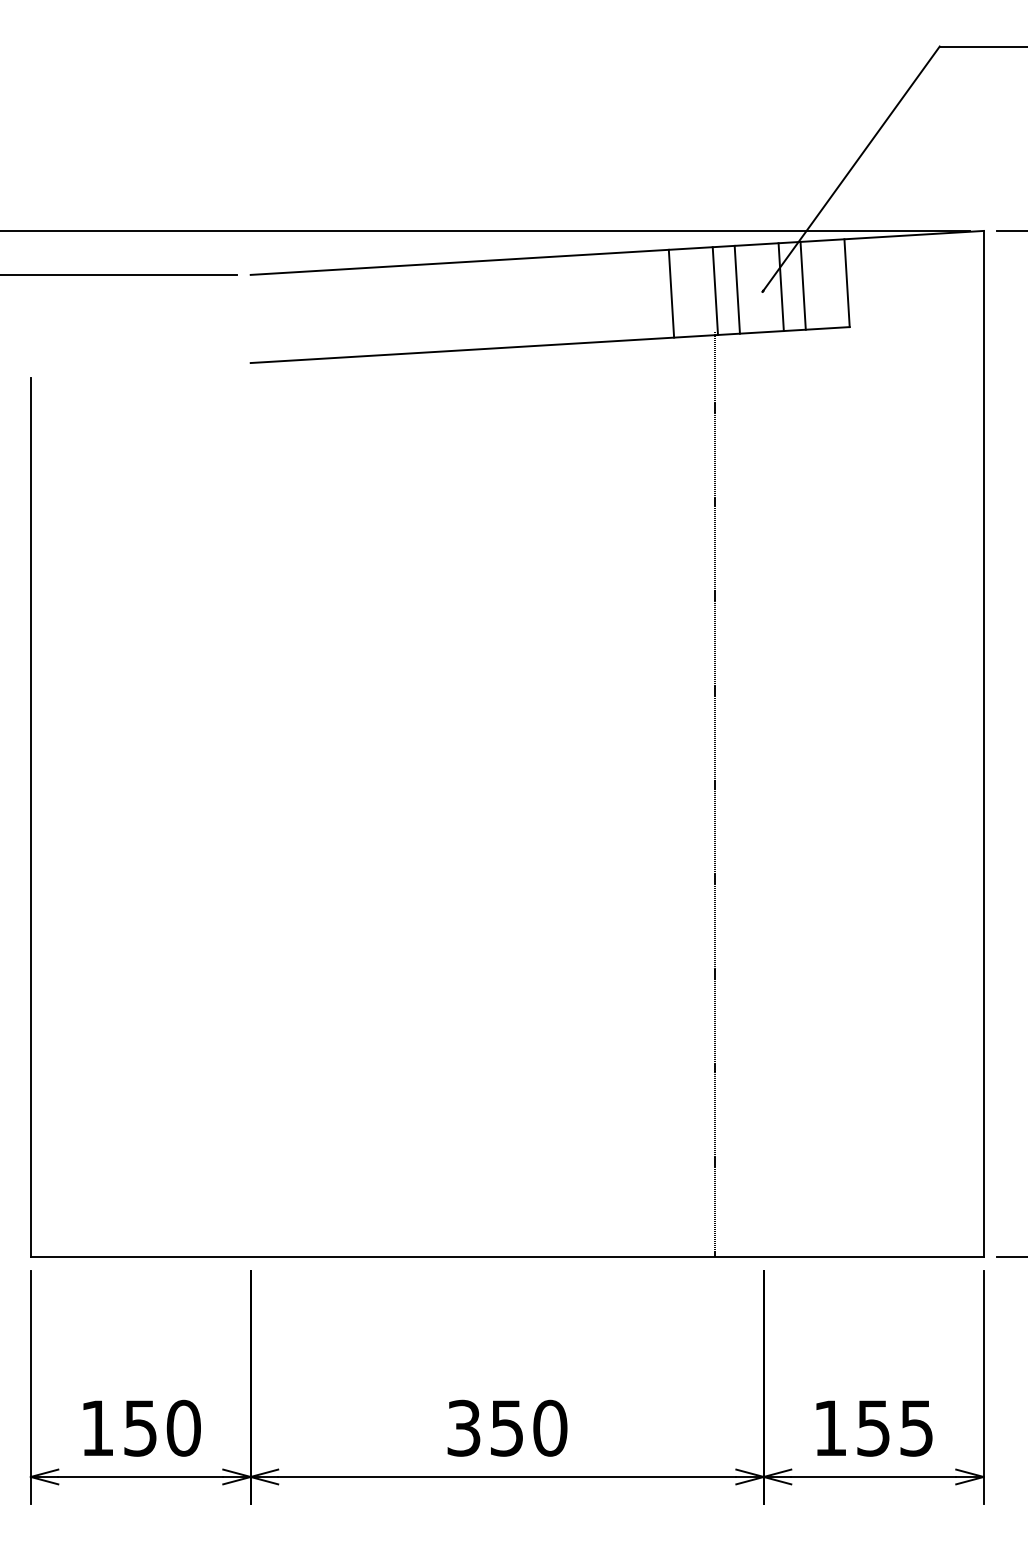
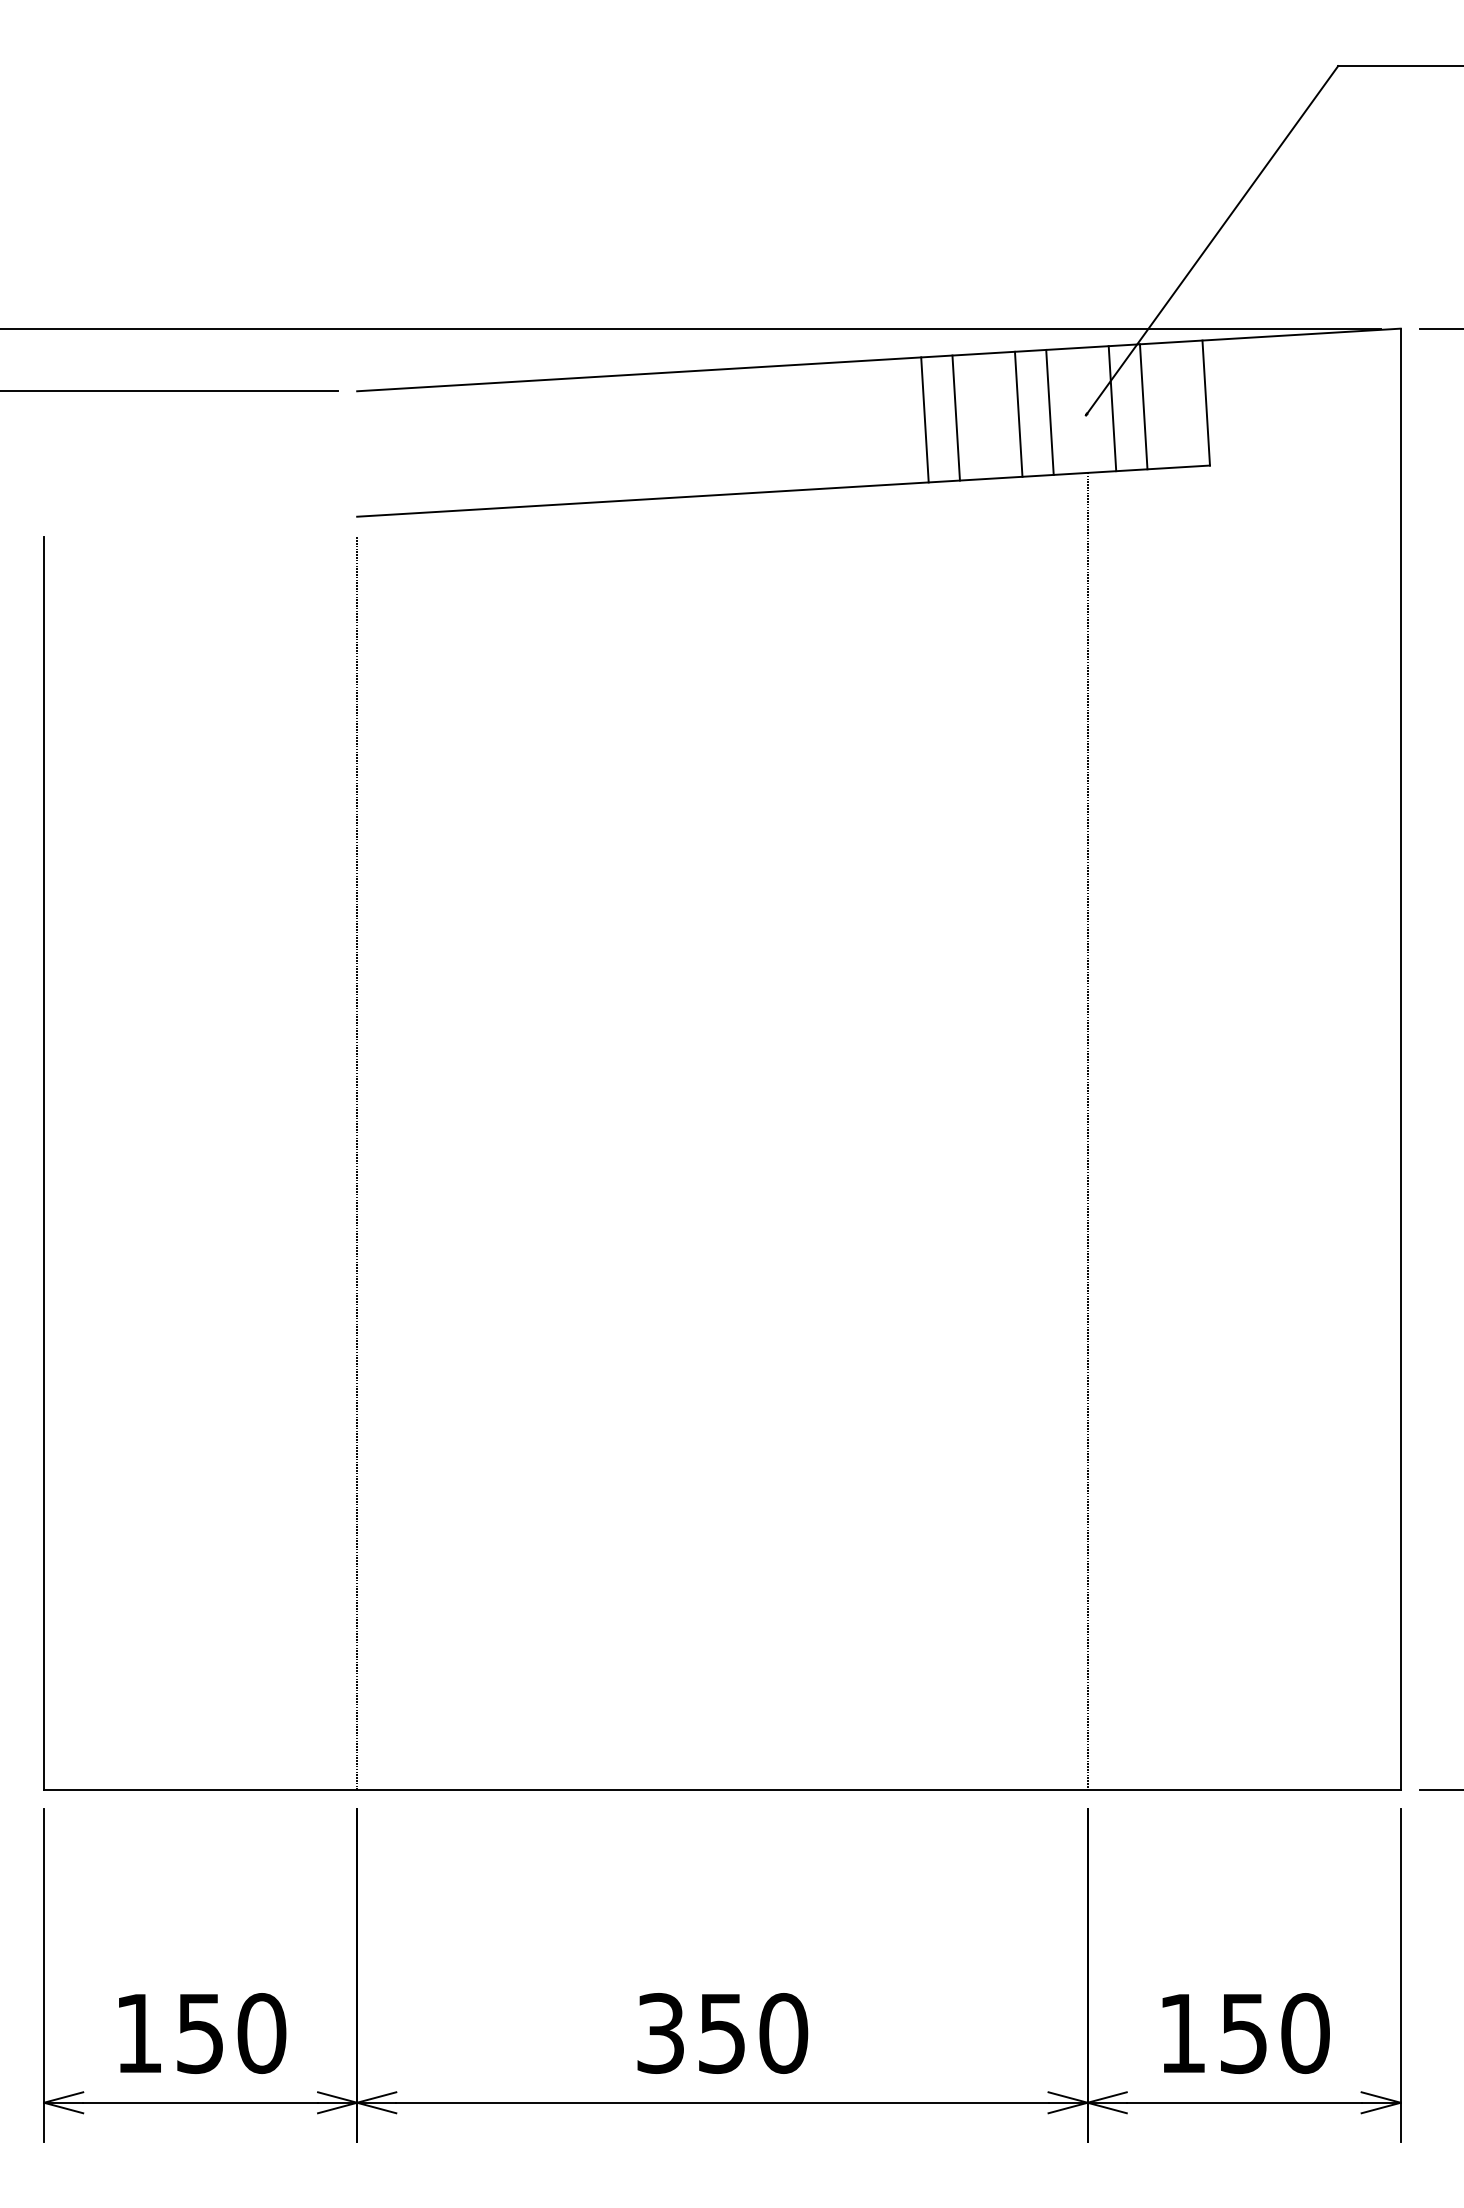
line: (649, 294) -> (924, 419), added
line: (714, 794) -> (1087, 1131), moved
line: (250, 817) -> (356, 1163), added
text: (916, 1427) -> (1305, 2032), 155 -> 150

